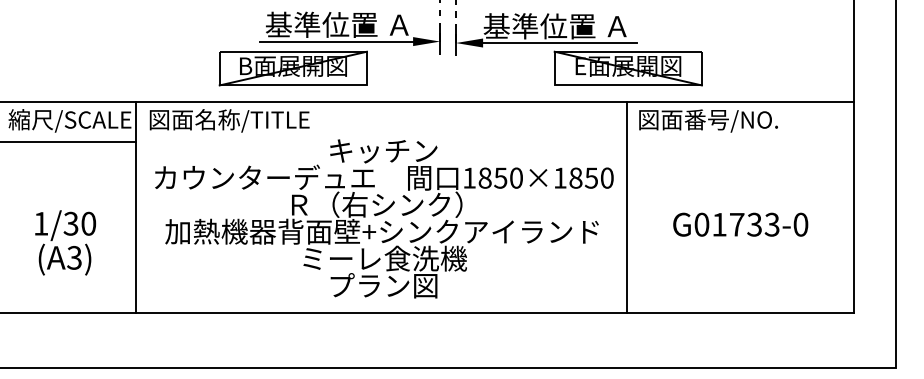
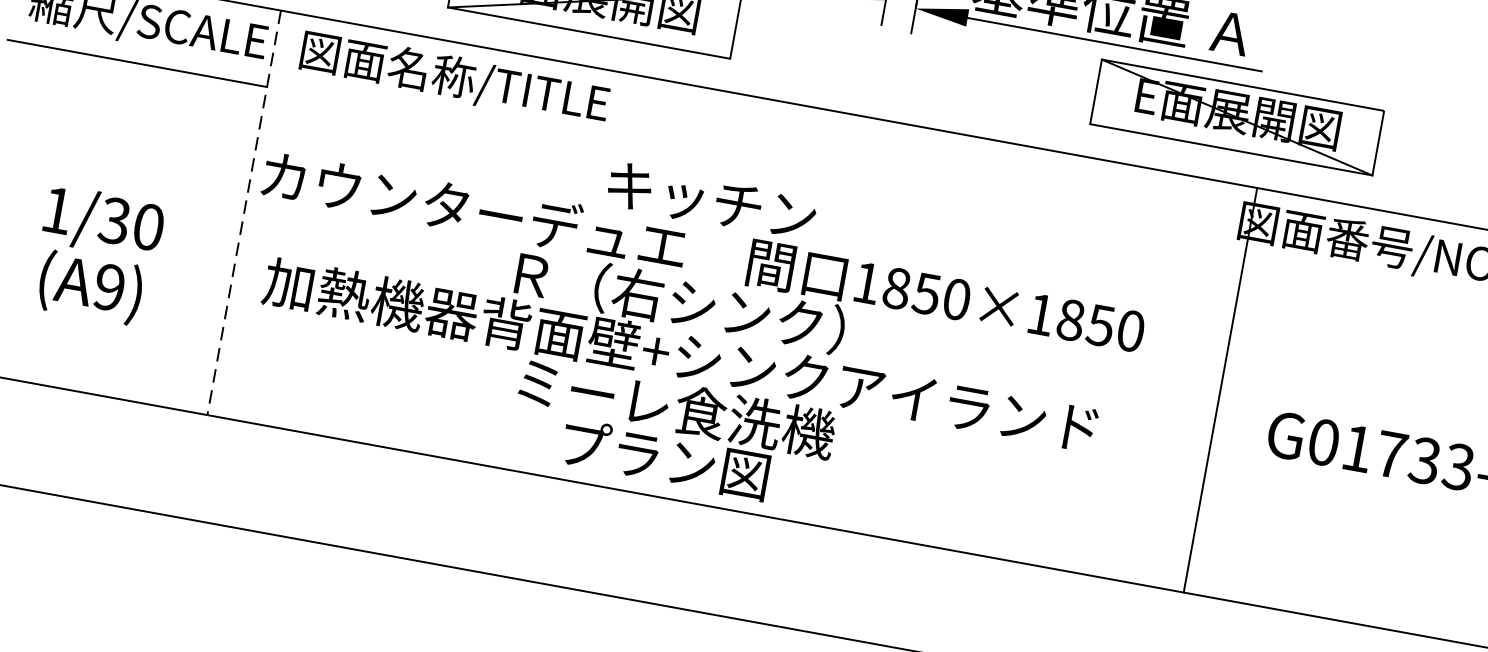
line: (626, 207) -> (1219, 389), moved
line: (135, 208) -> (243, 214), solid -> dashed
text: (384, 218) -> (689, 330), moved
text: (74, 257) -> (109, 286), (A3) -> (A9)

